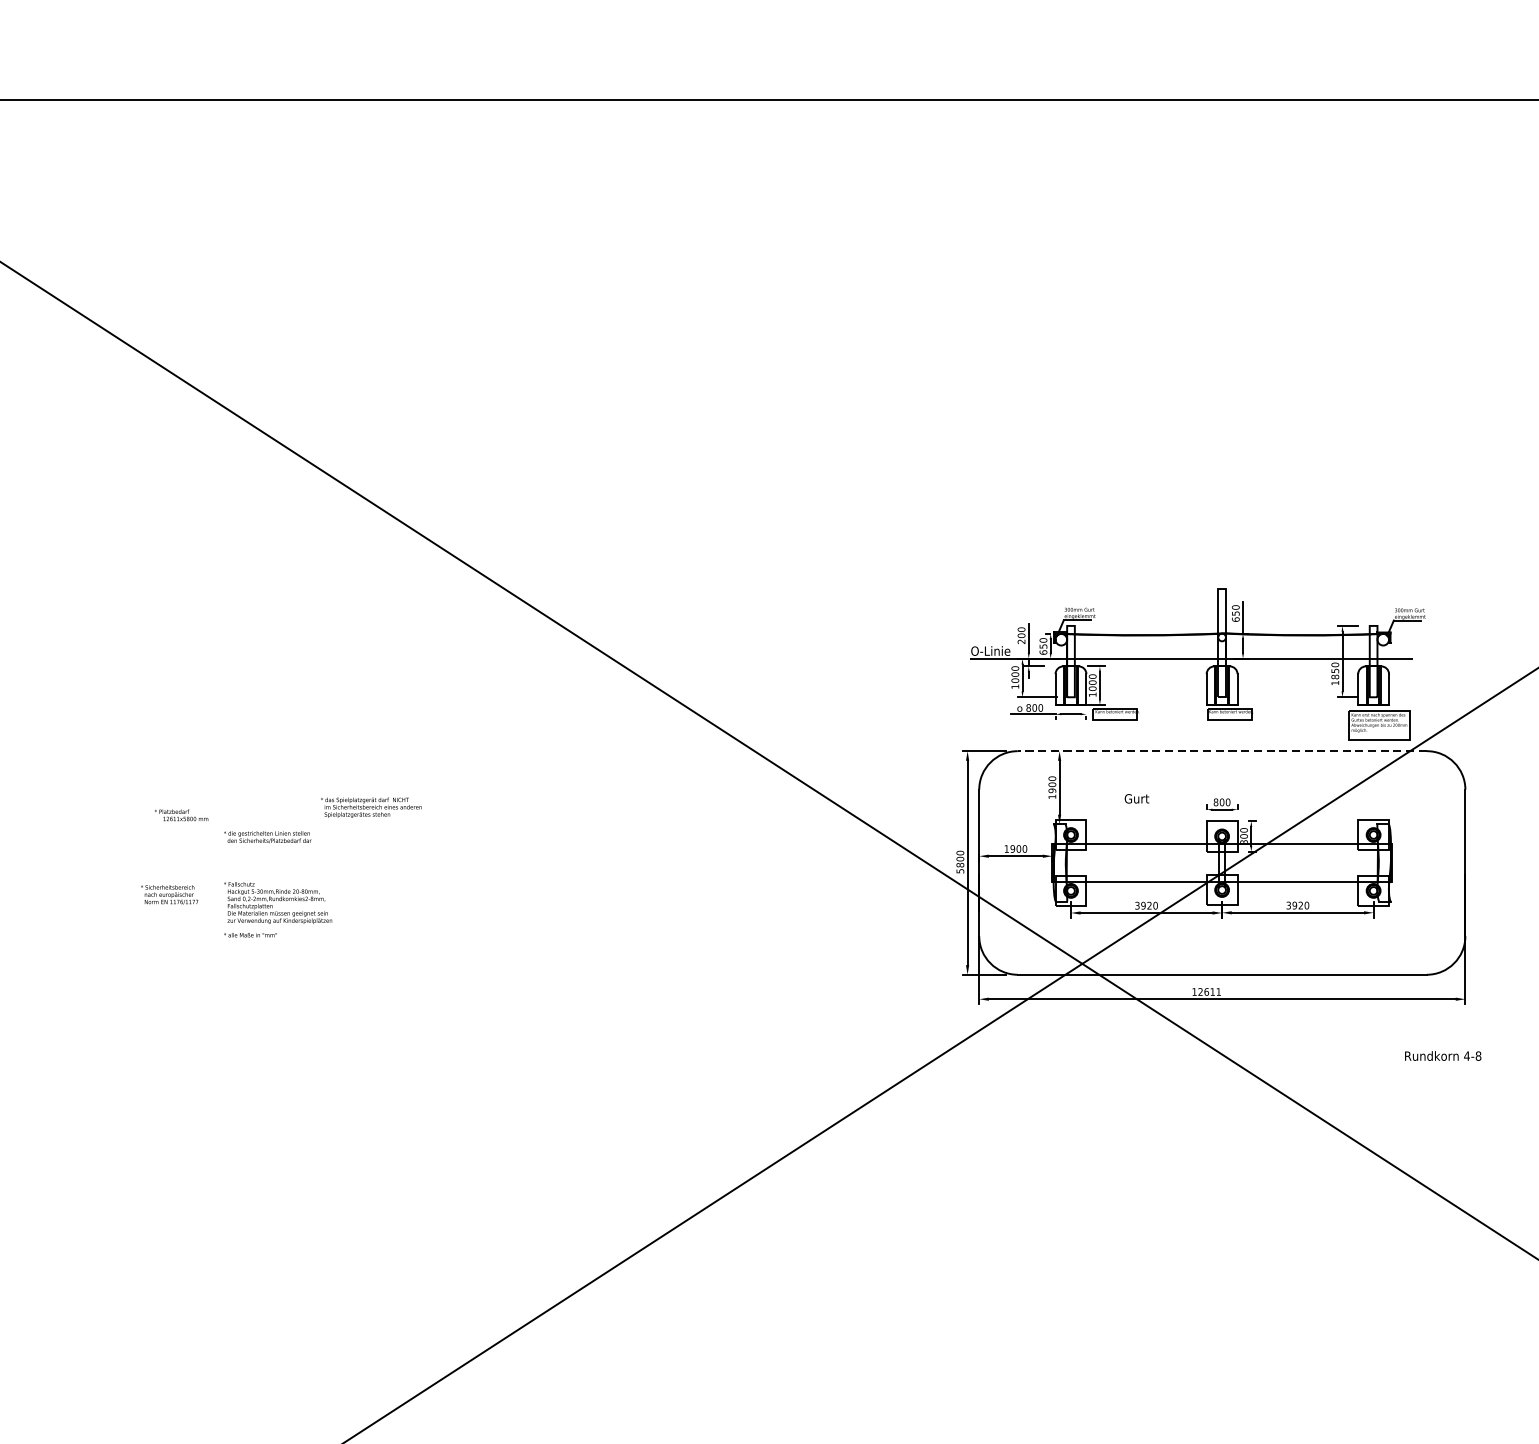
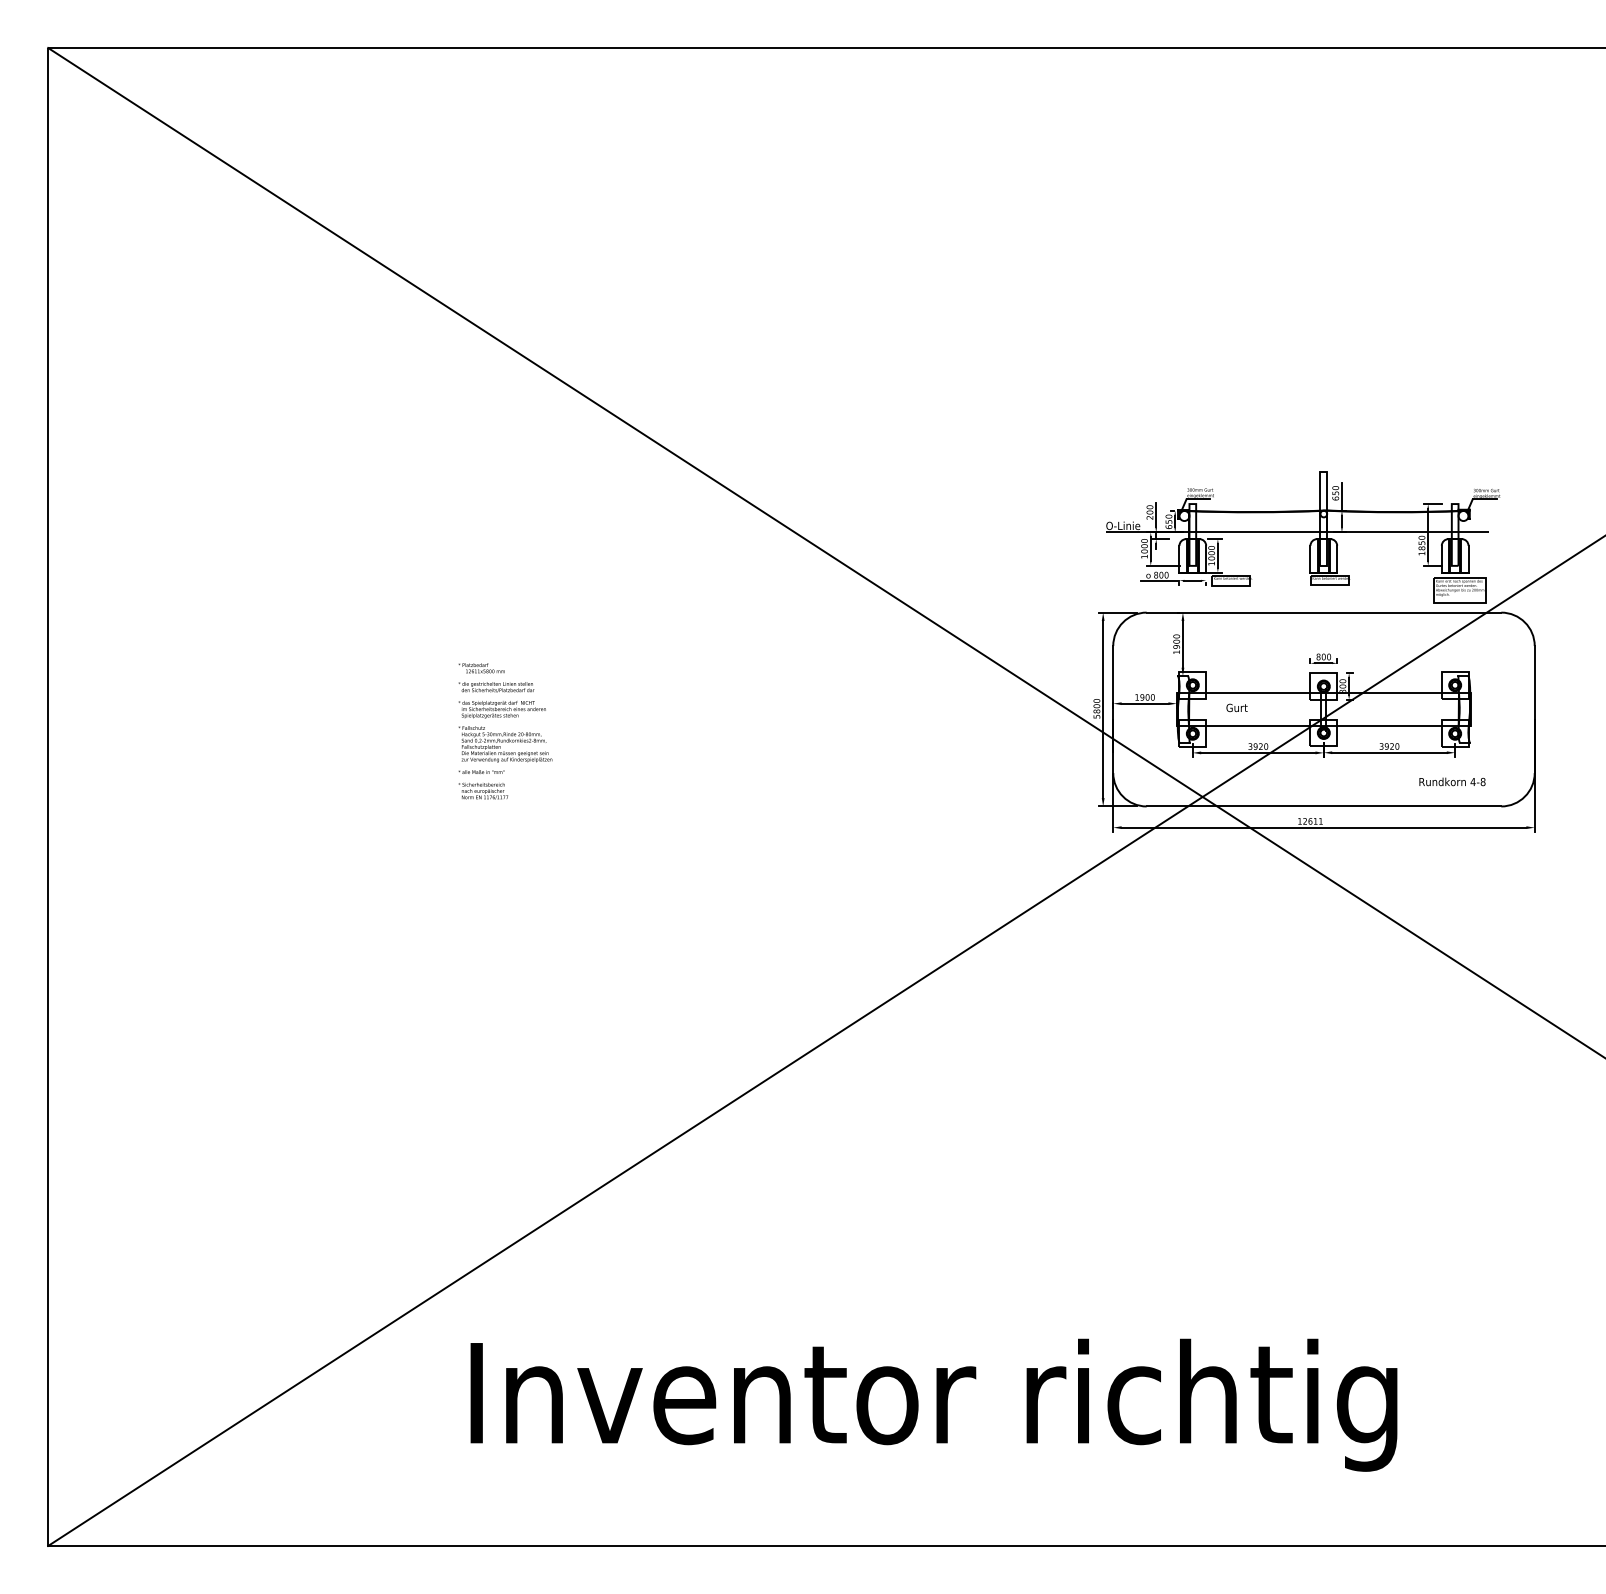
line: (1221, 751) -> (1323, 612), dashed -> solid
text: (1136, 798) -> (1236, 707), moved
text: (370, 807) -> (501, 709), moved
text: (181, 815) -> (481, 668), moved
text: (169, 894) -> (483, 790), moved
text: (1443, 1055) -> (1452, 781), moved

